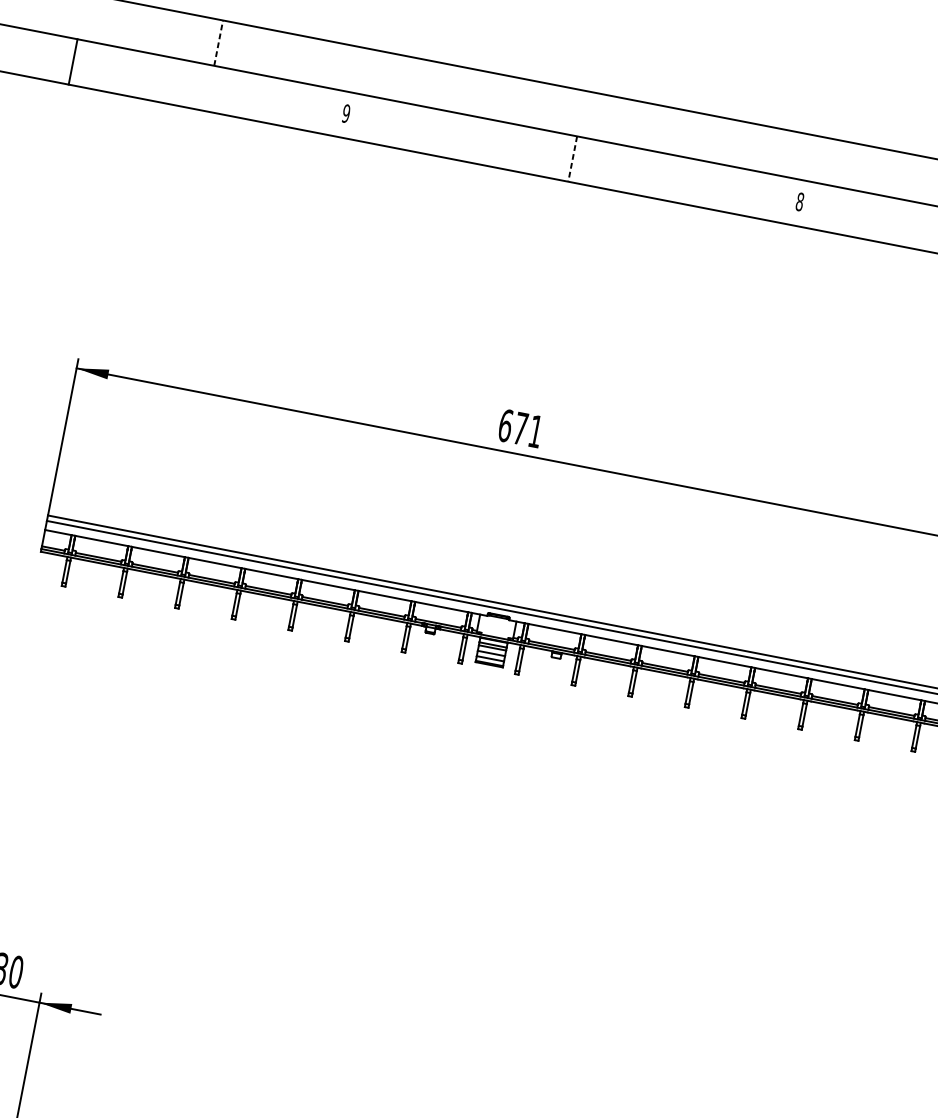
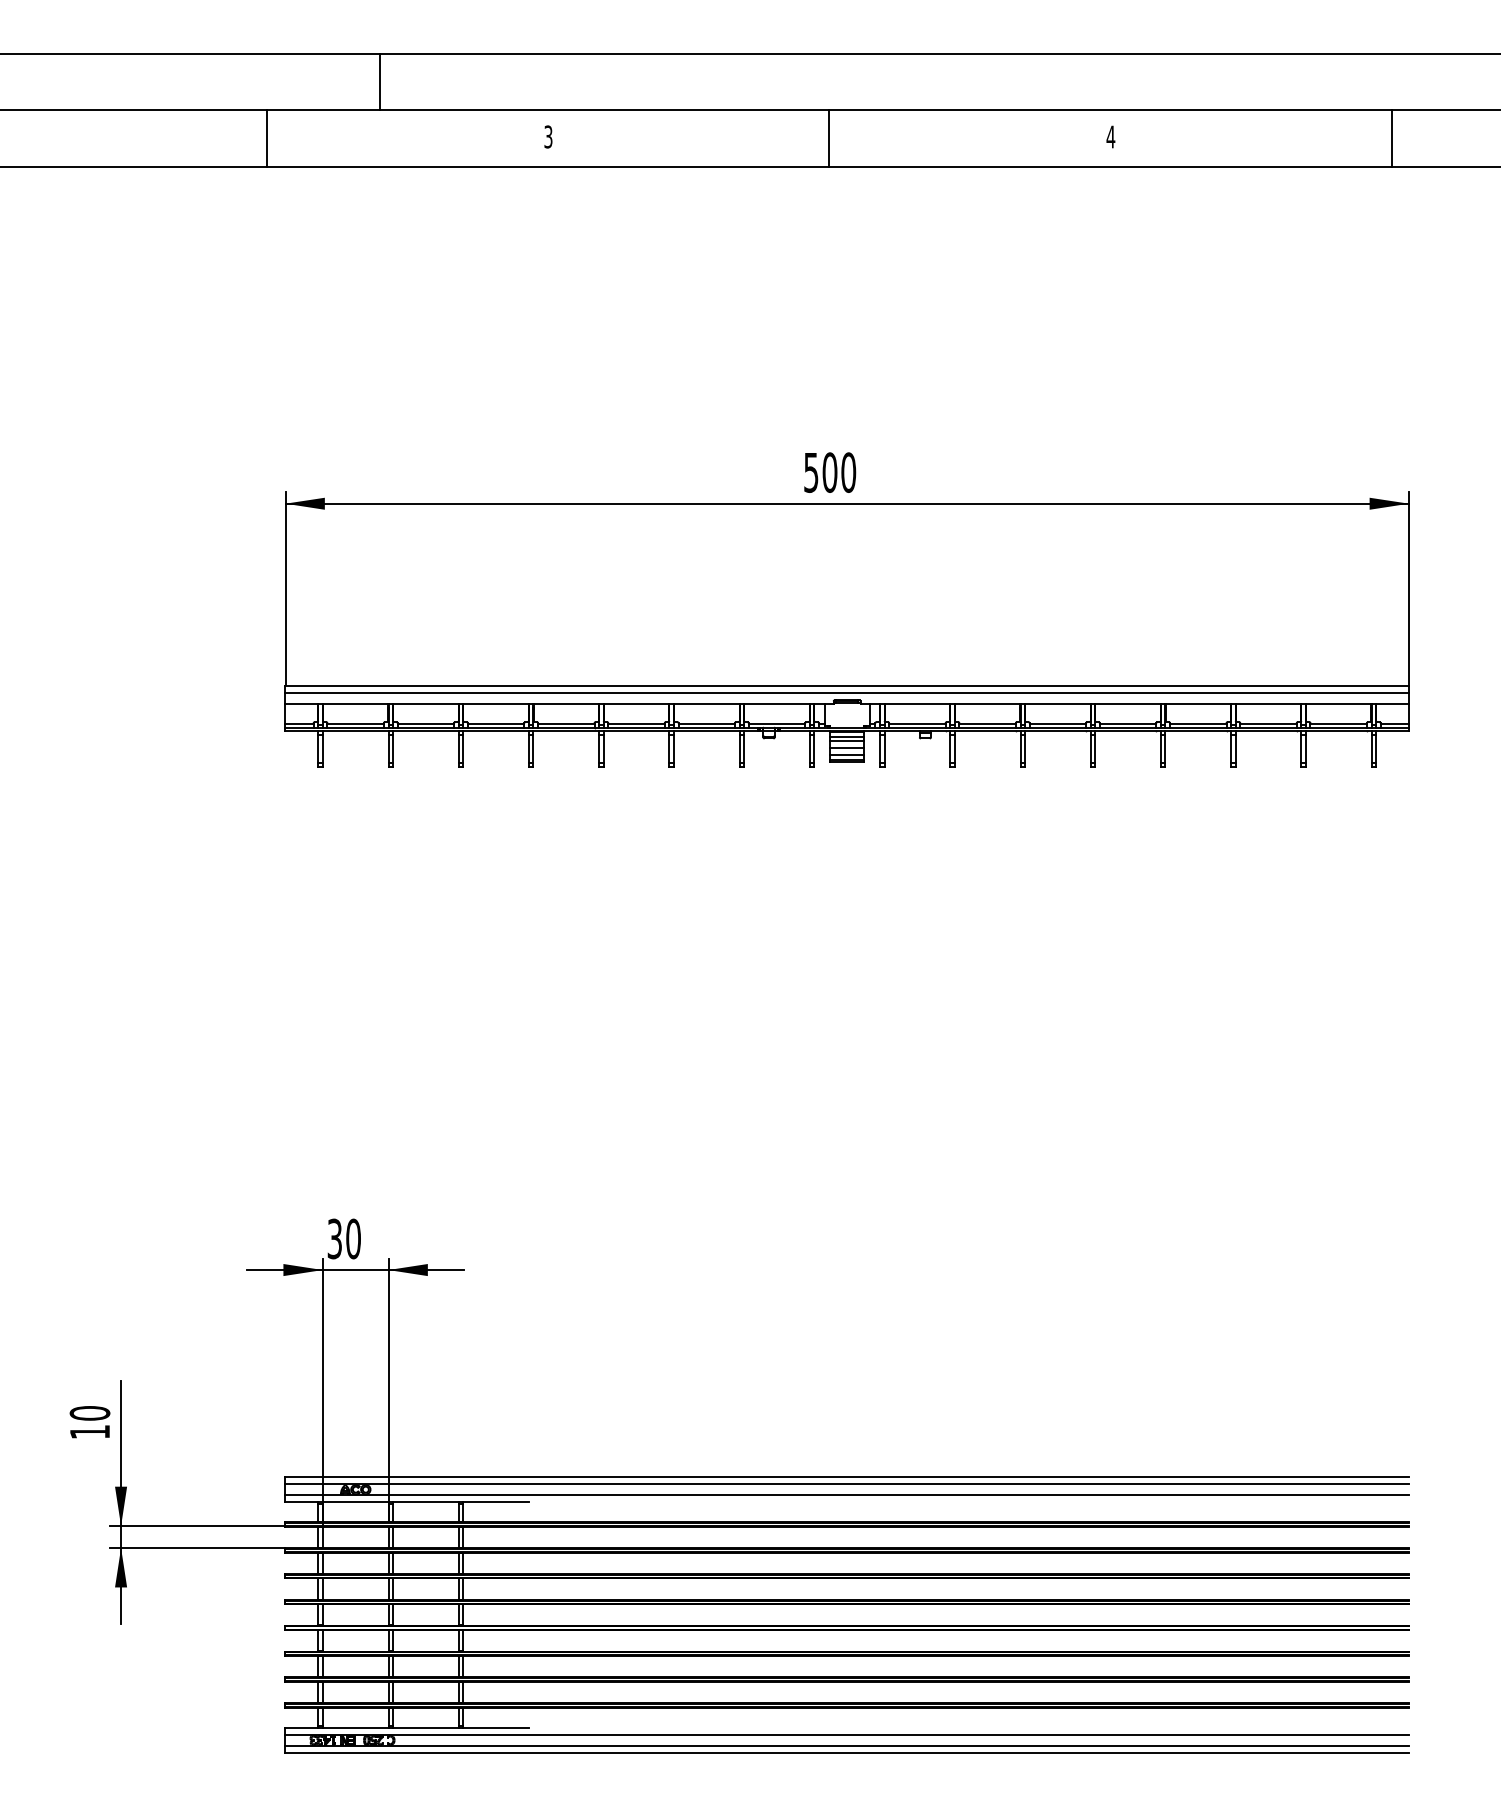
line: (218, 42) -> (379, 81), dashed -> solid
line: (73, 61) -> (267, 138), moved
text: (346, 113) -> (548, 136), 9 -> 3
line: (572, 159) -> (829, 139), dashed -> solid
text: (799, 201) -> (1110, 136), 8 -> 4
text: (521, 428) -> (830, 472), 671 -> 500

